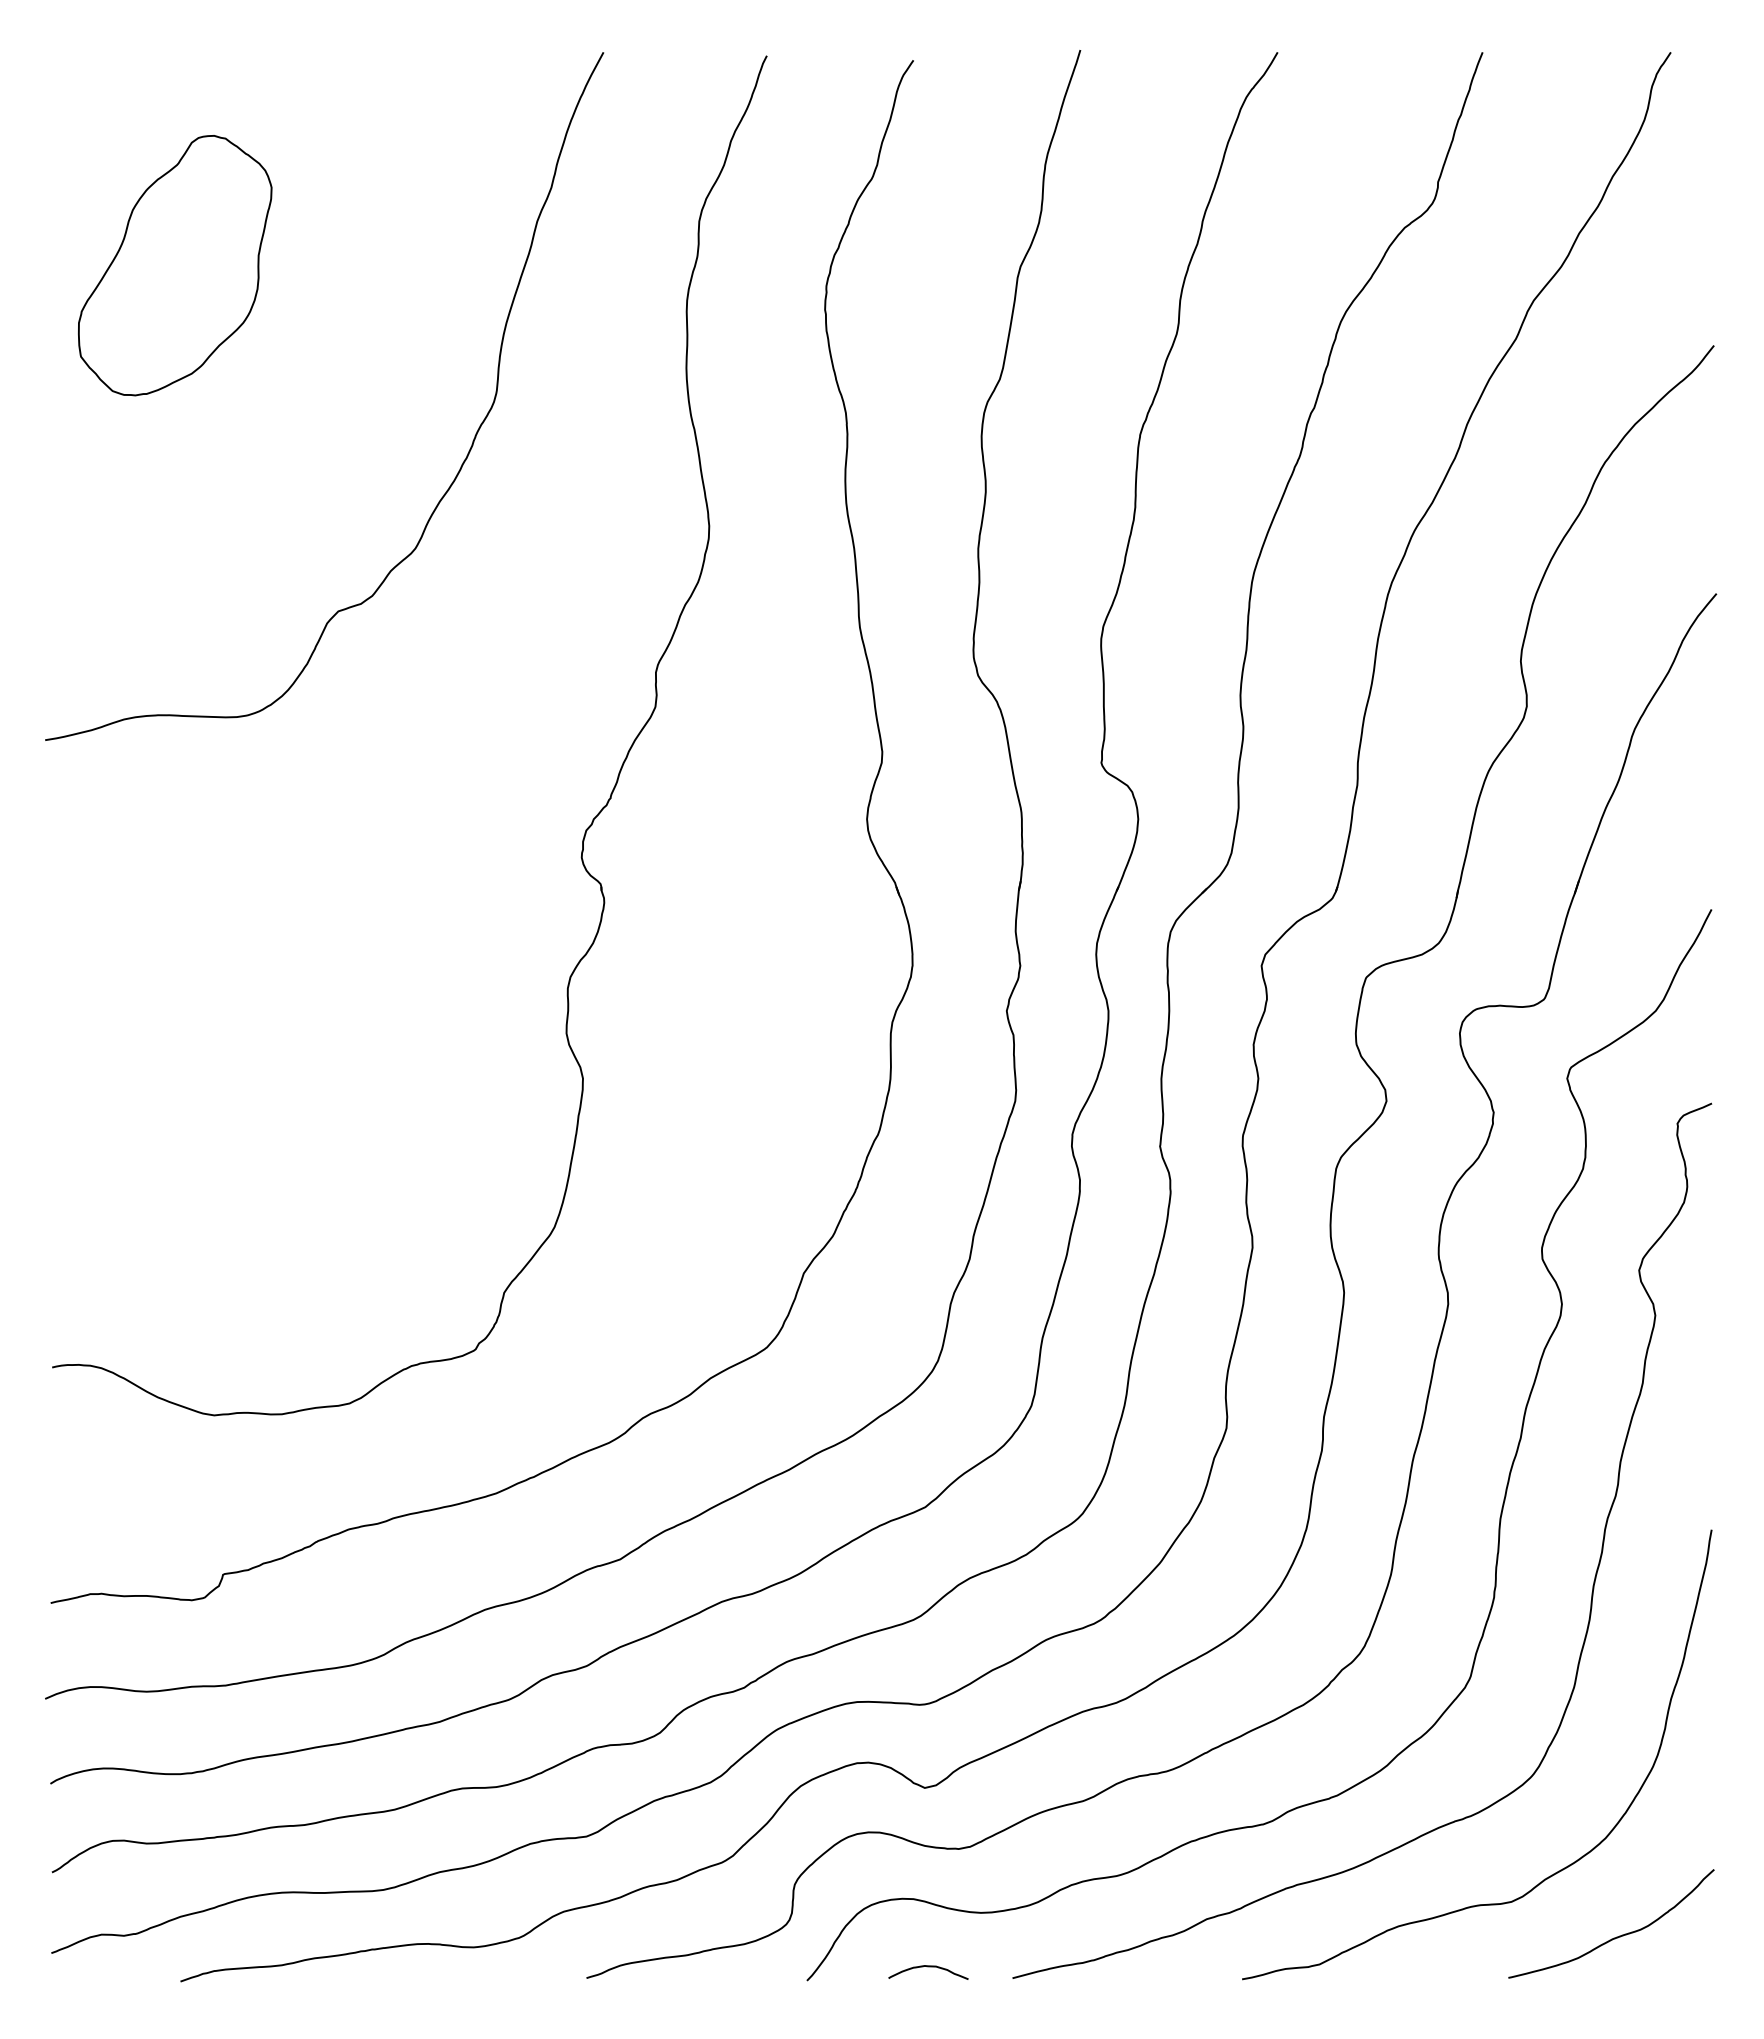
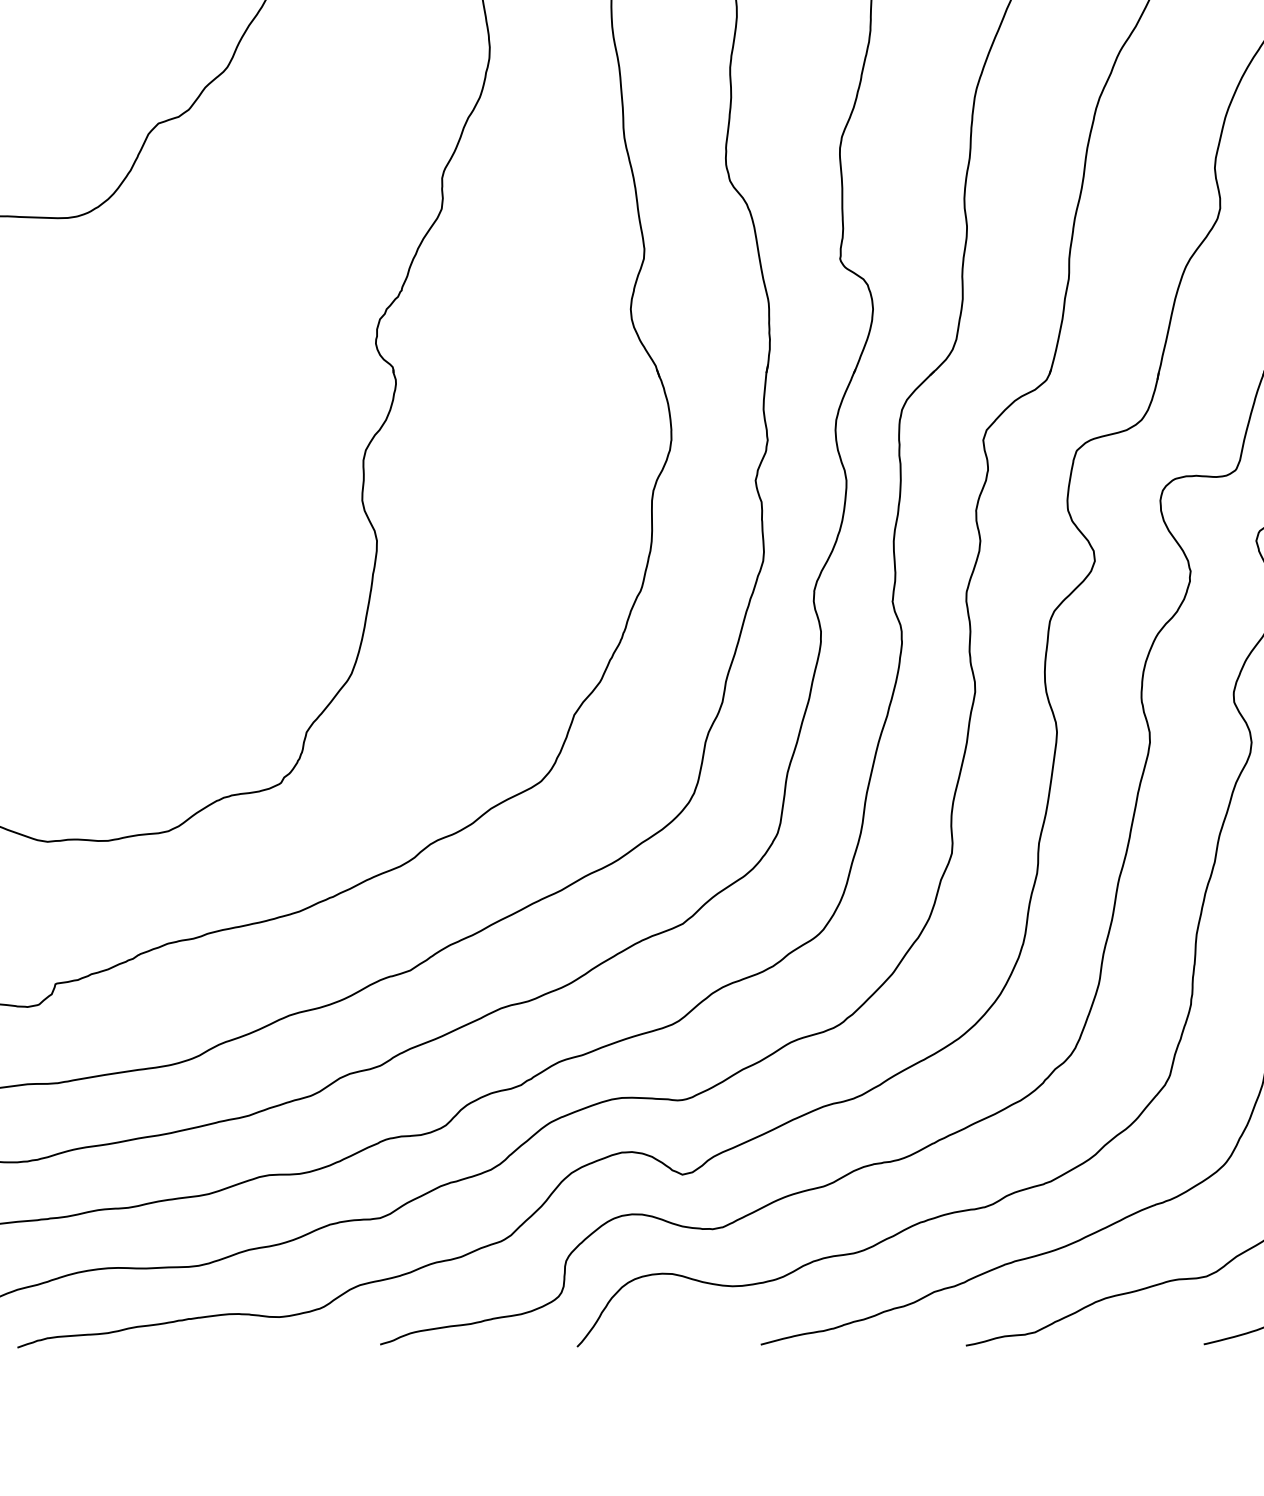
curve: (928, 1967) -> (685, 1335), removed

